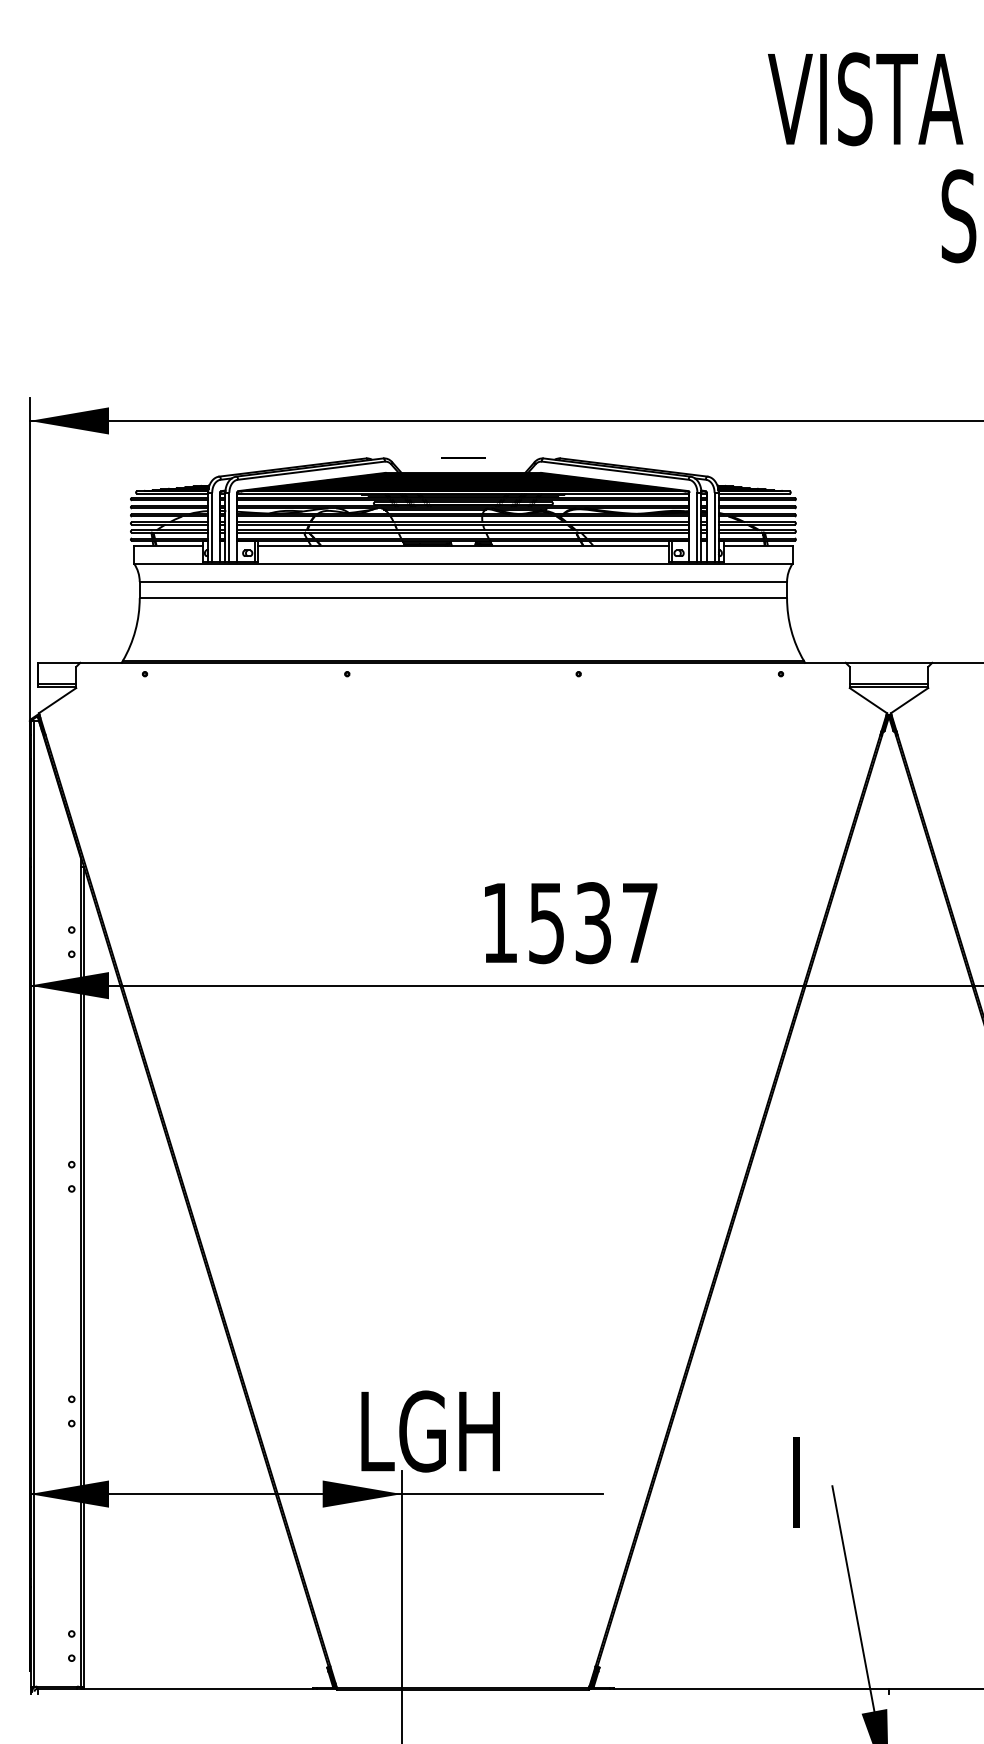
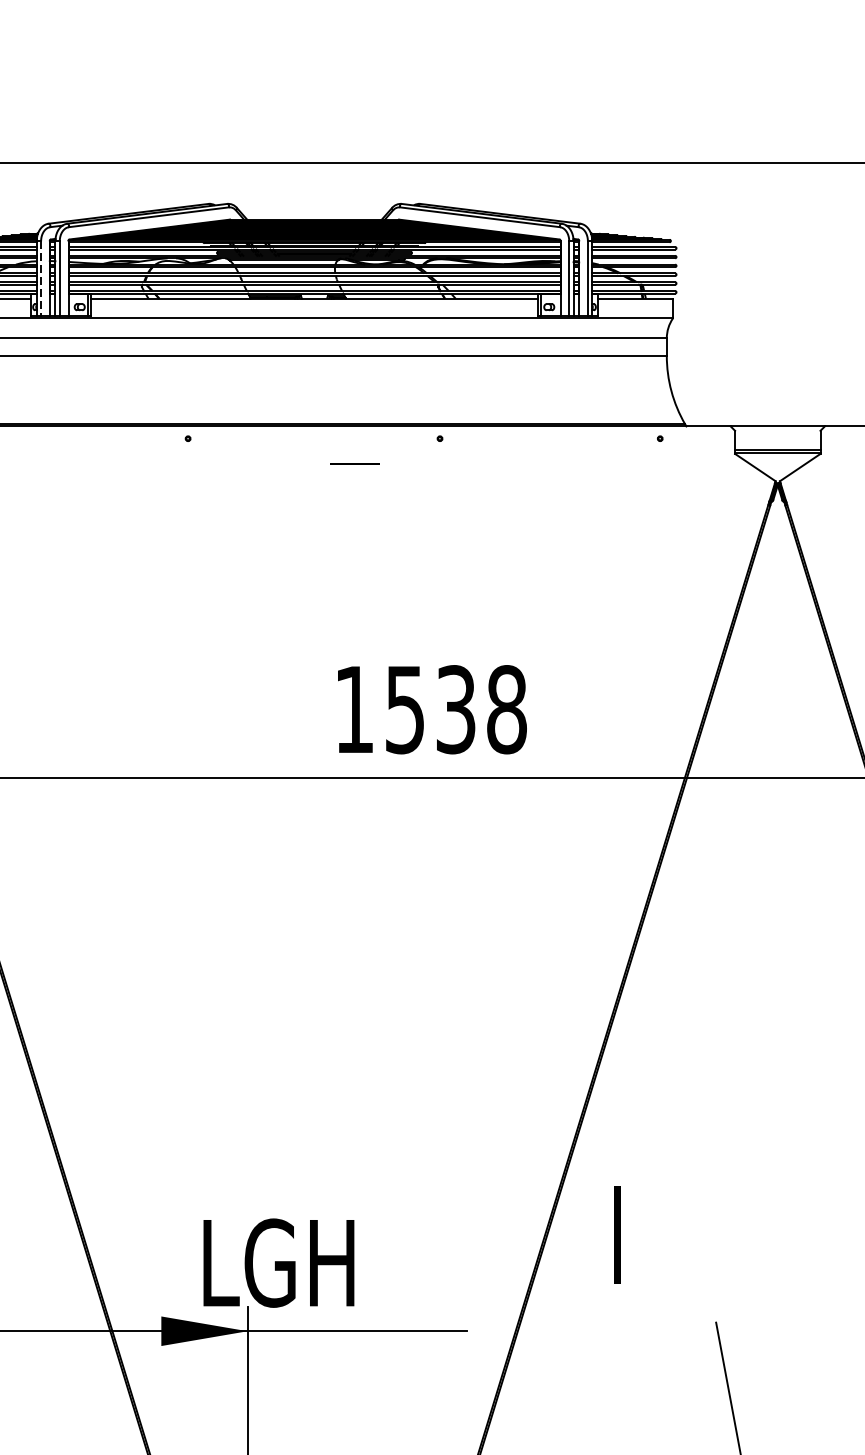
line: (463, 457) -> (354, 463), moved
line: (212, 527) -> (41, 279), solid -> dashed
text: (640, 923) -> (507, 710), 1537 -> 1538
text: (796, 1482) -> (617, 1234), moved

